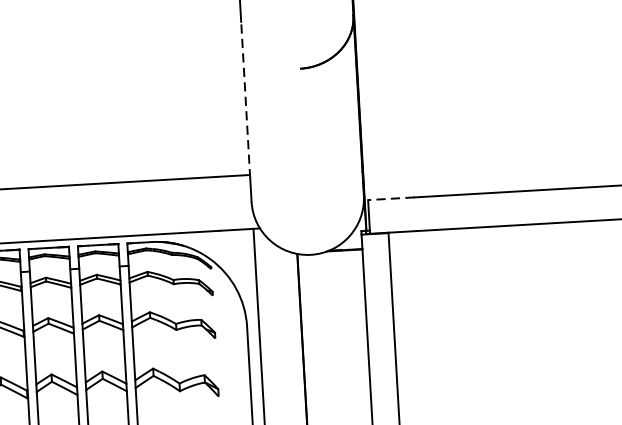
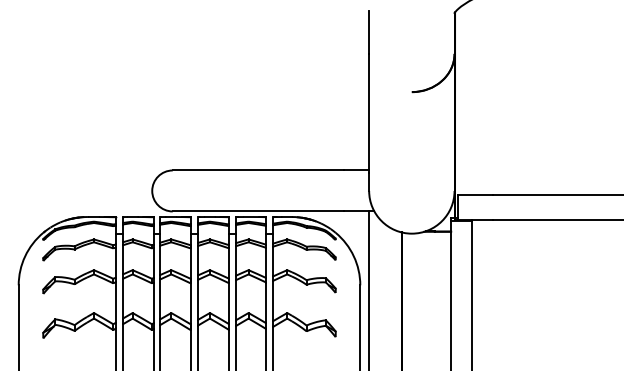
line: (246, 98) -> (369, 112), dashed -> solid
line: (391, 198) -> (475, 194), dashed -> solid

